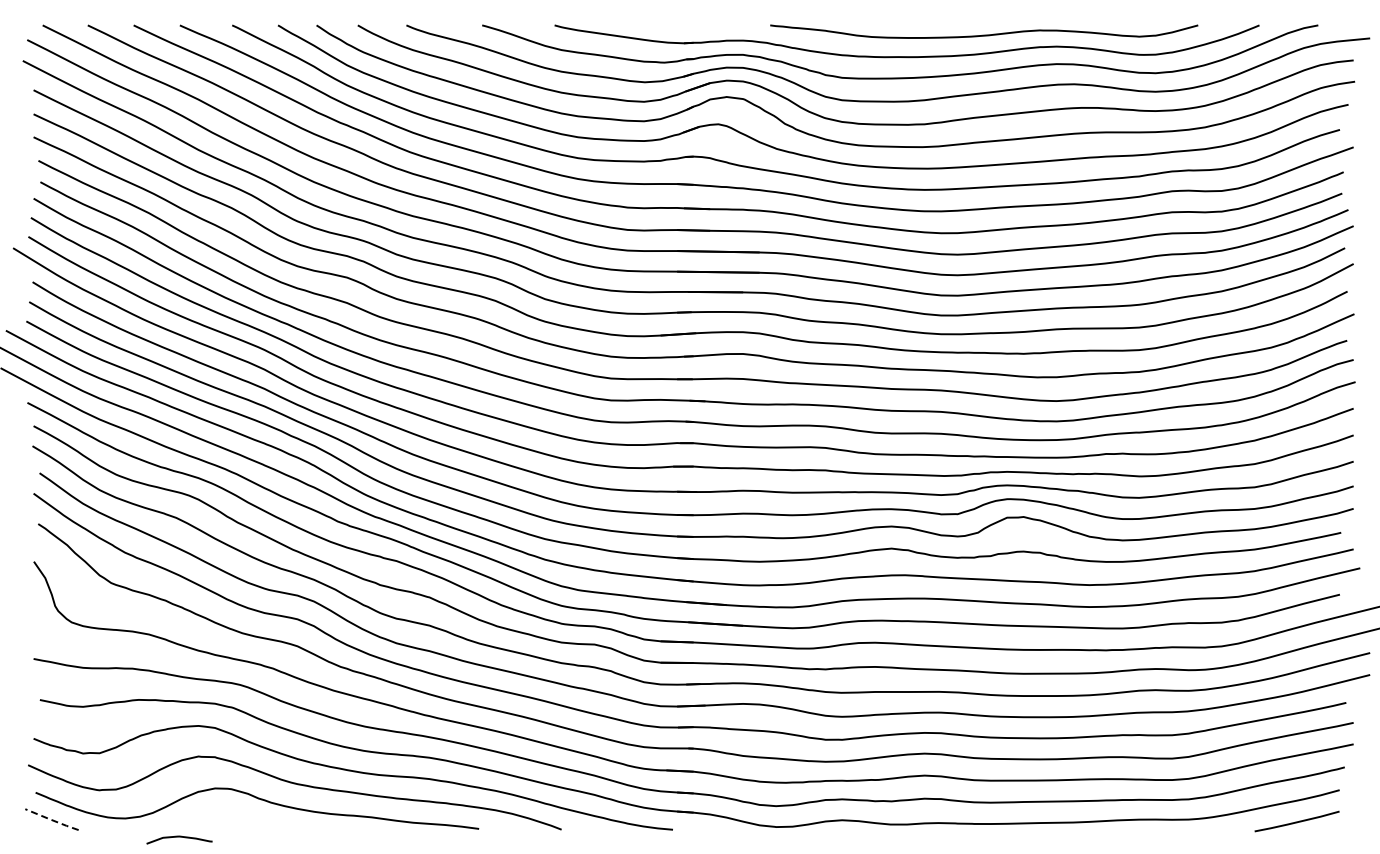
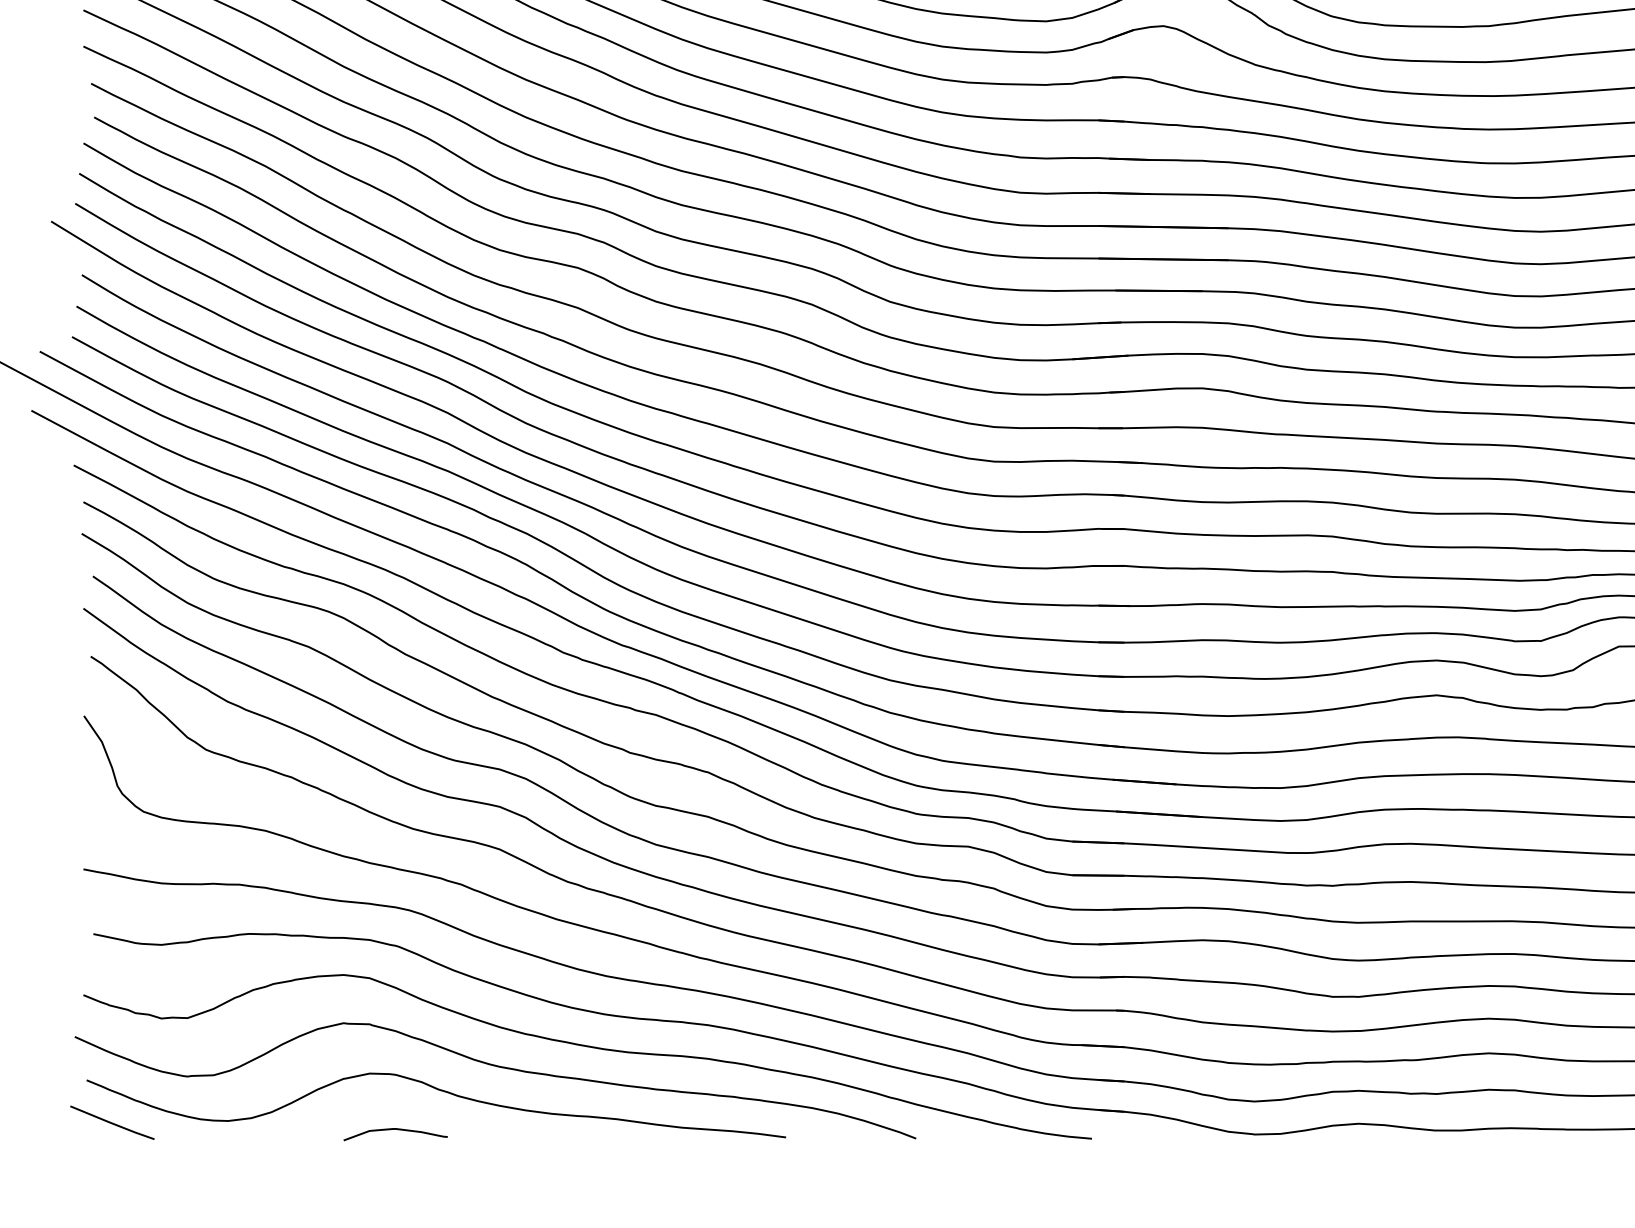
line: (51, 820) -> (111, 1124), dashed -> solid
curve: (179, 837) -> (395, 1130), moved

